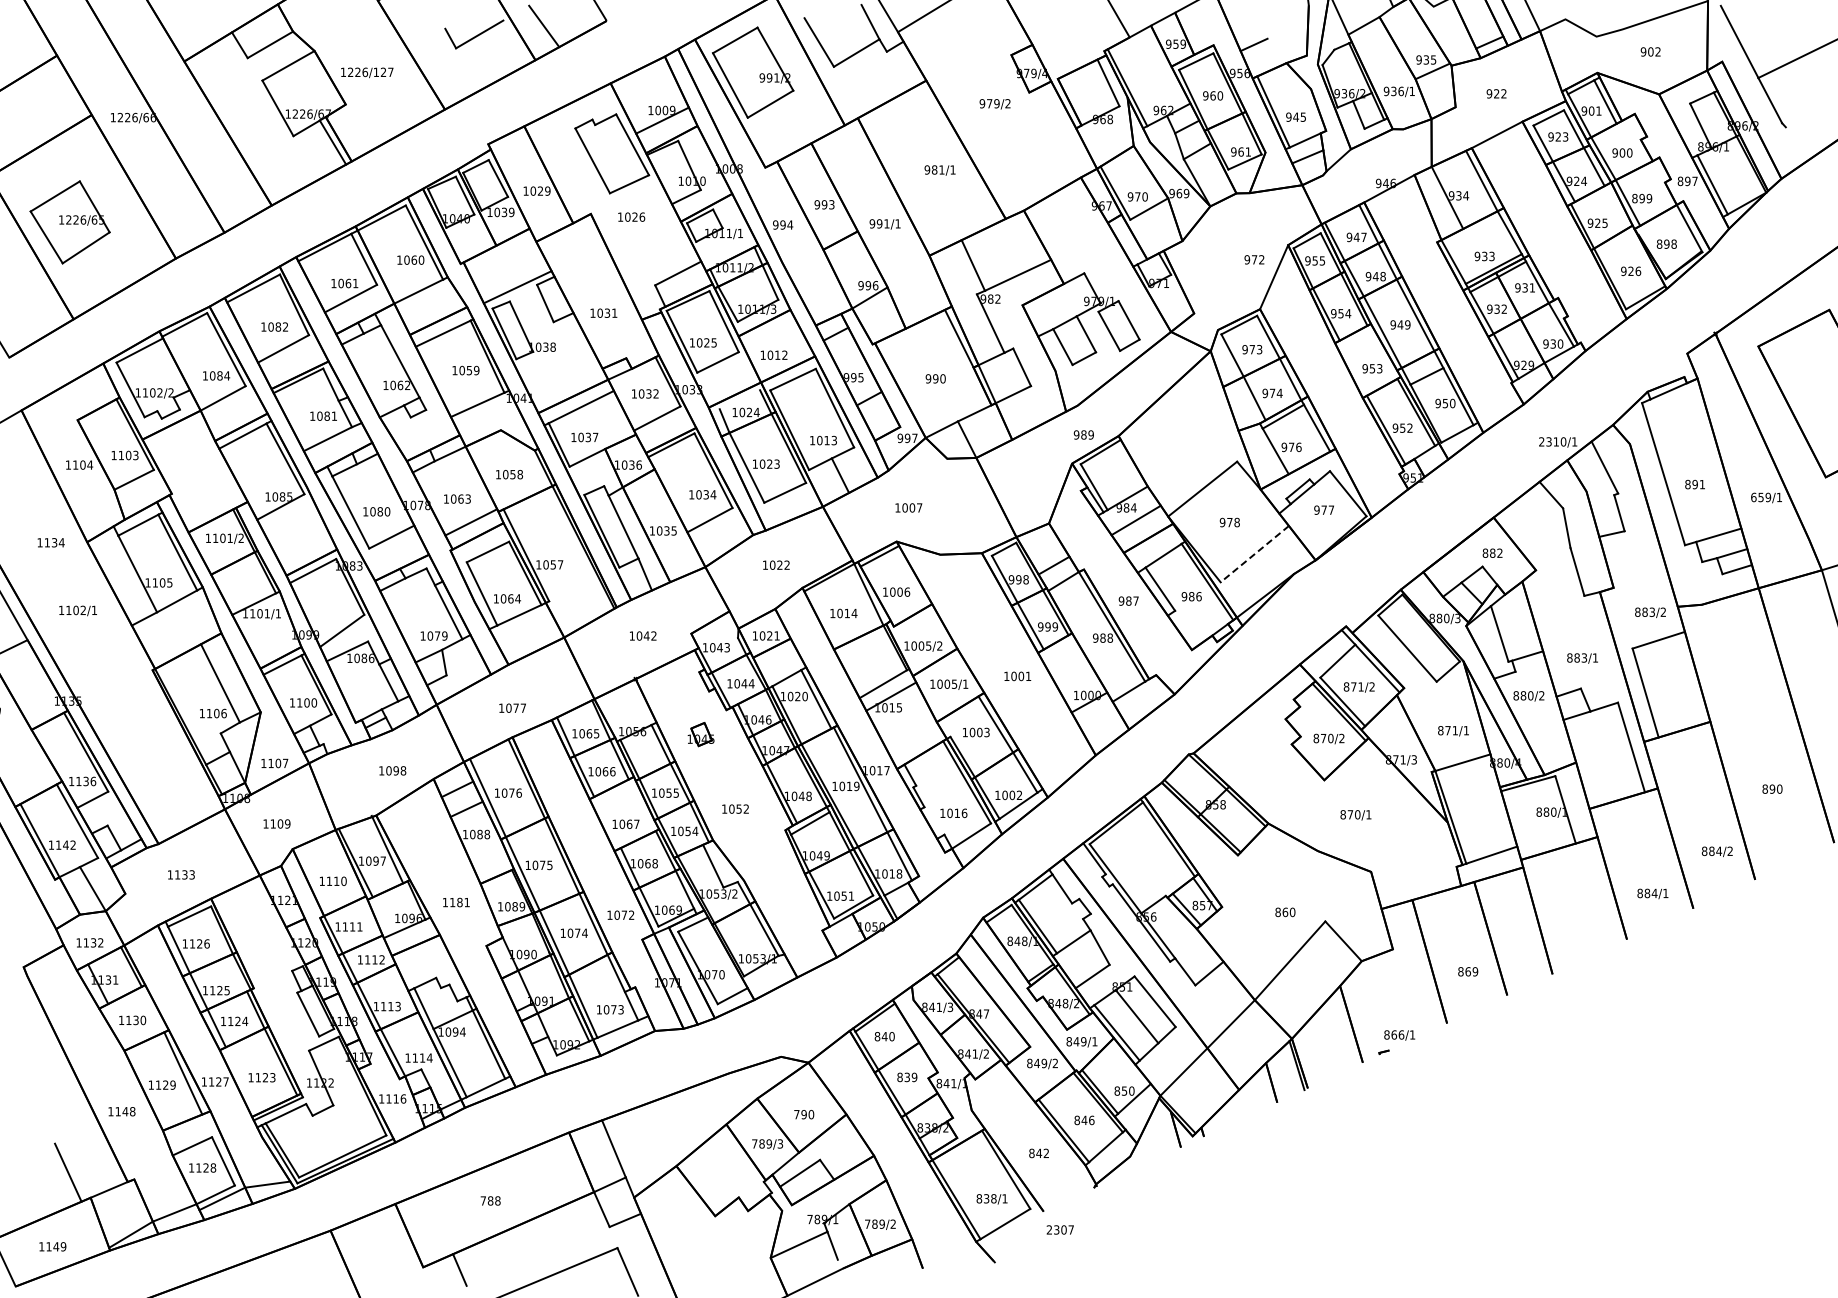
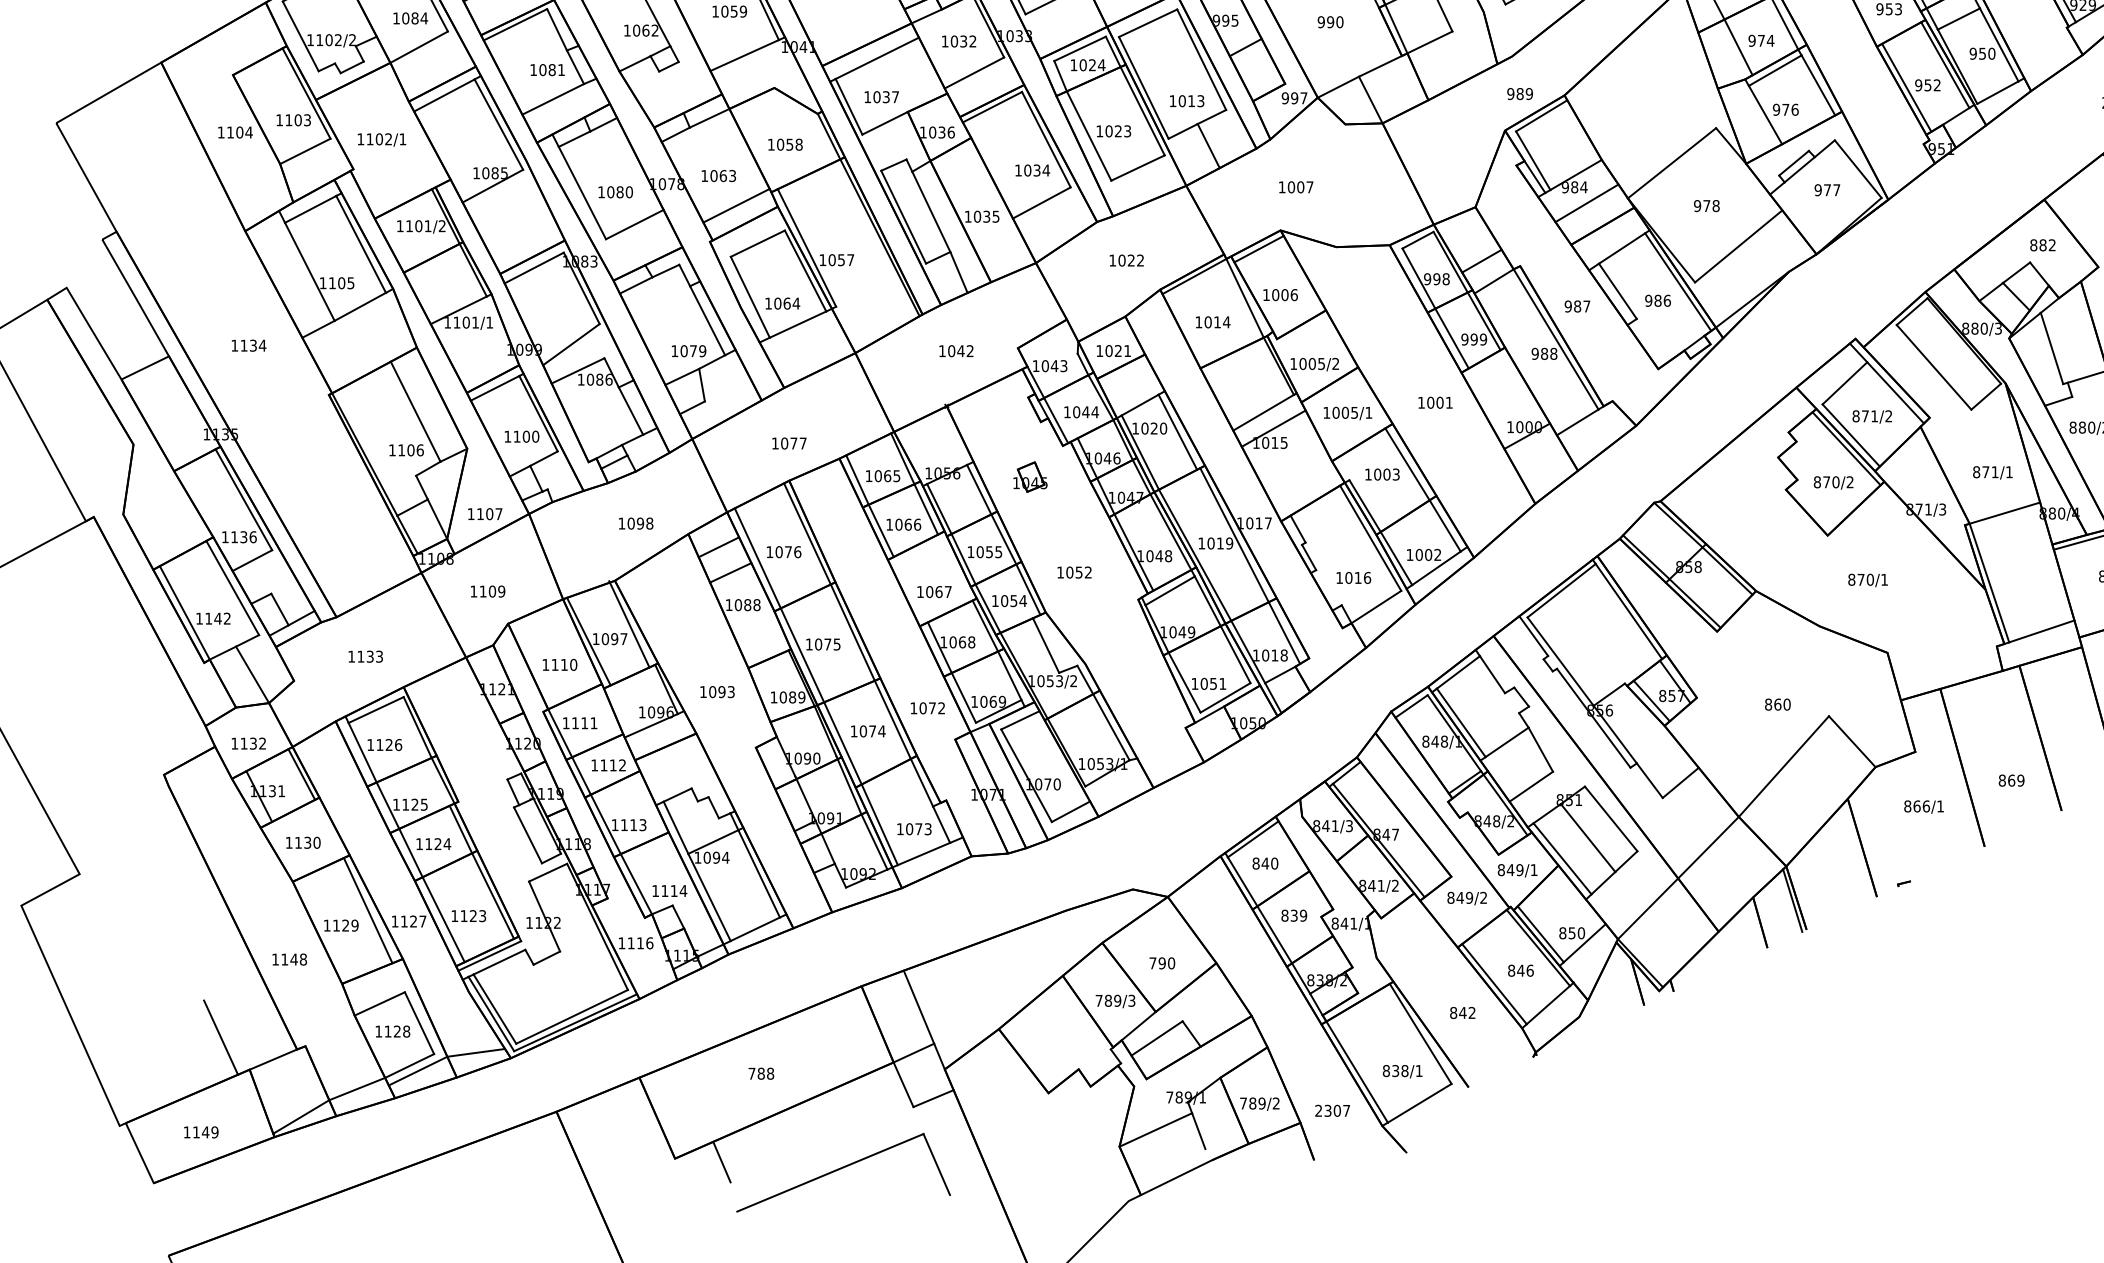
line: (739, 399) -> (1079, 48), added
text: (50, 542) -> (248, 345), moved
line: (1254, 554) -> (1738, 246), dashed -> solid
text: (77, 610) -> (381, 139), moved
text: (459, 902) -> (721, 692), 1181 -> 1093
text: (1399, 1035) -> (1923, 807), moved
line: (241, 1080) -> (442, 919), added
text: (1059, 1229) -> (1331, 1110), moved

